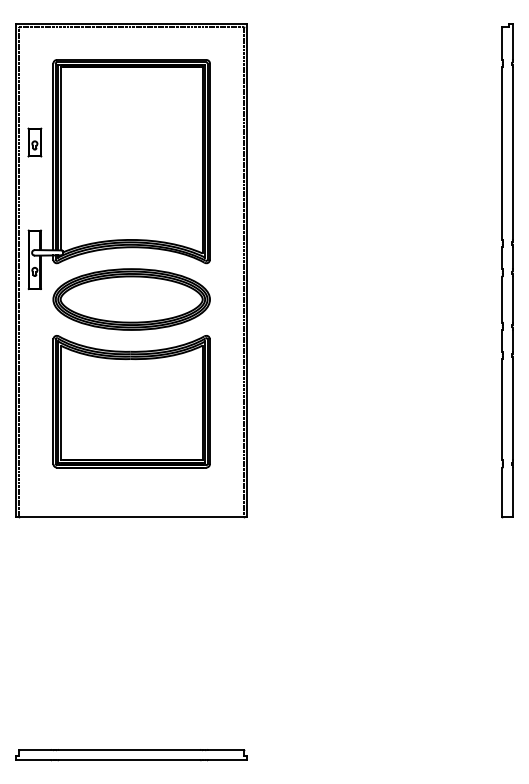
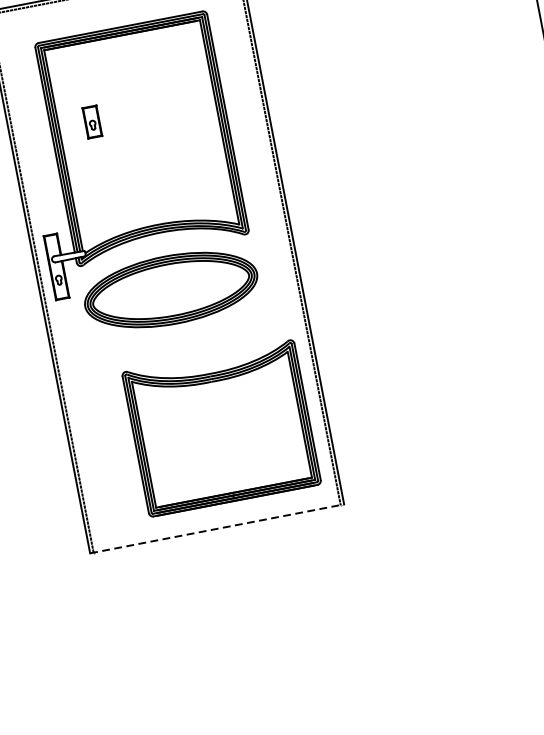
part: (34, 142) -> (91, 122), moved
part: (131, 401) -> (221, 428), moved
line: (131, 517) -> (216, 529), solid -> dashed

